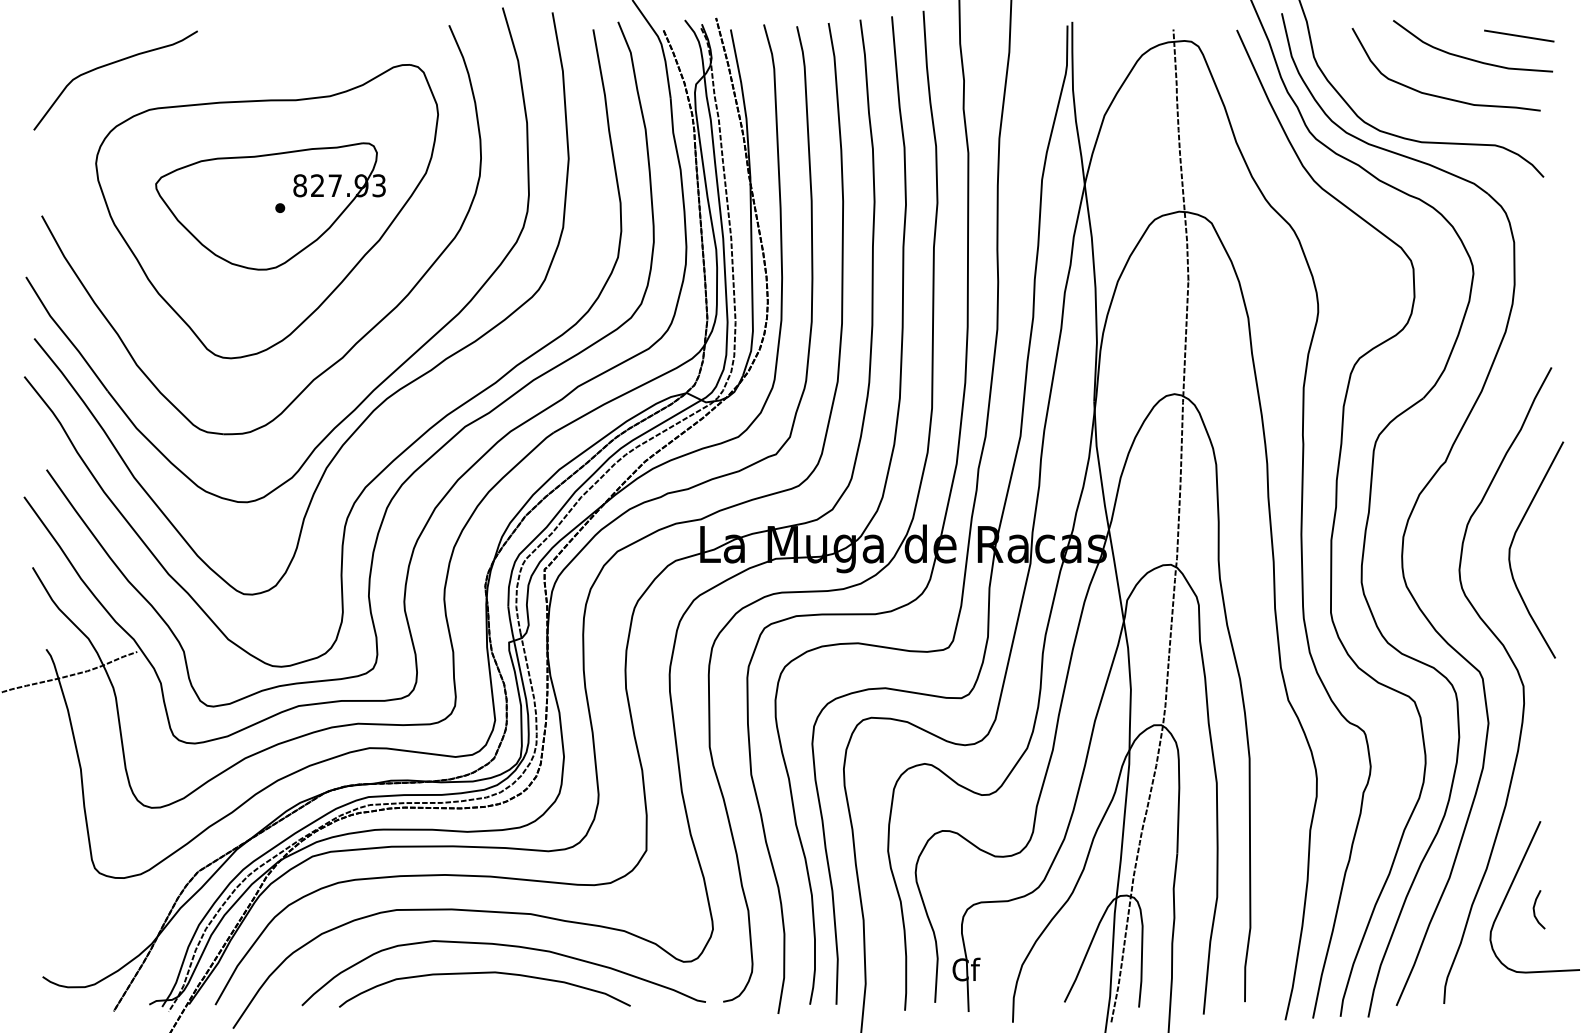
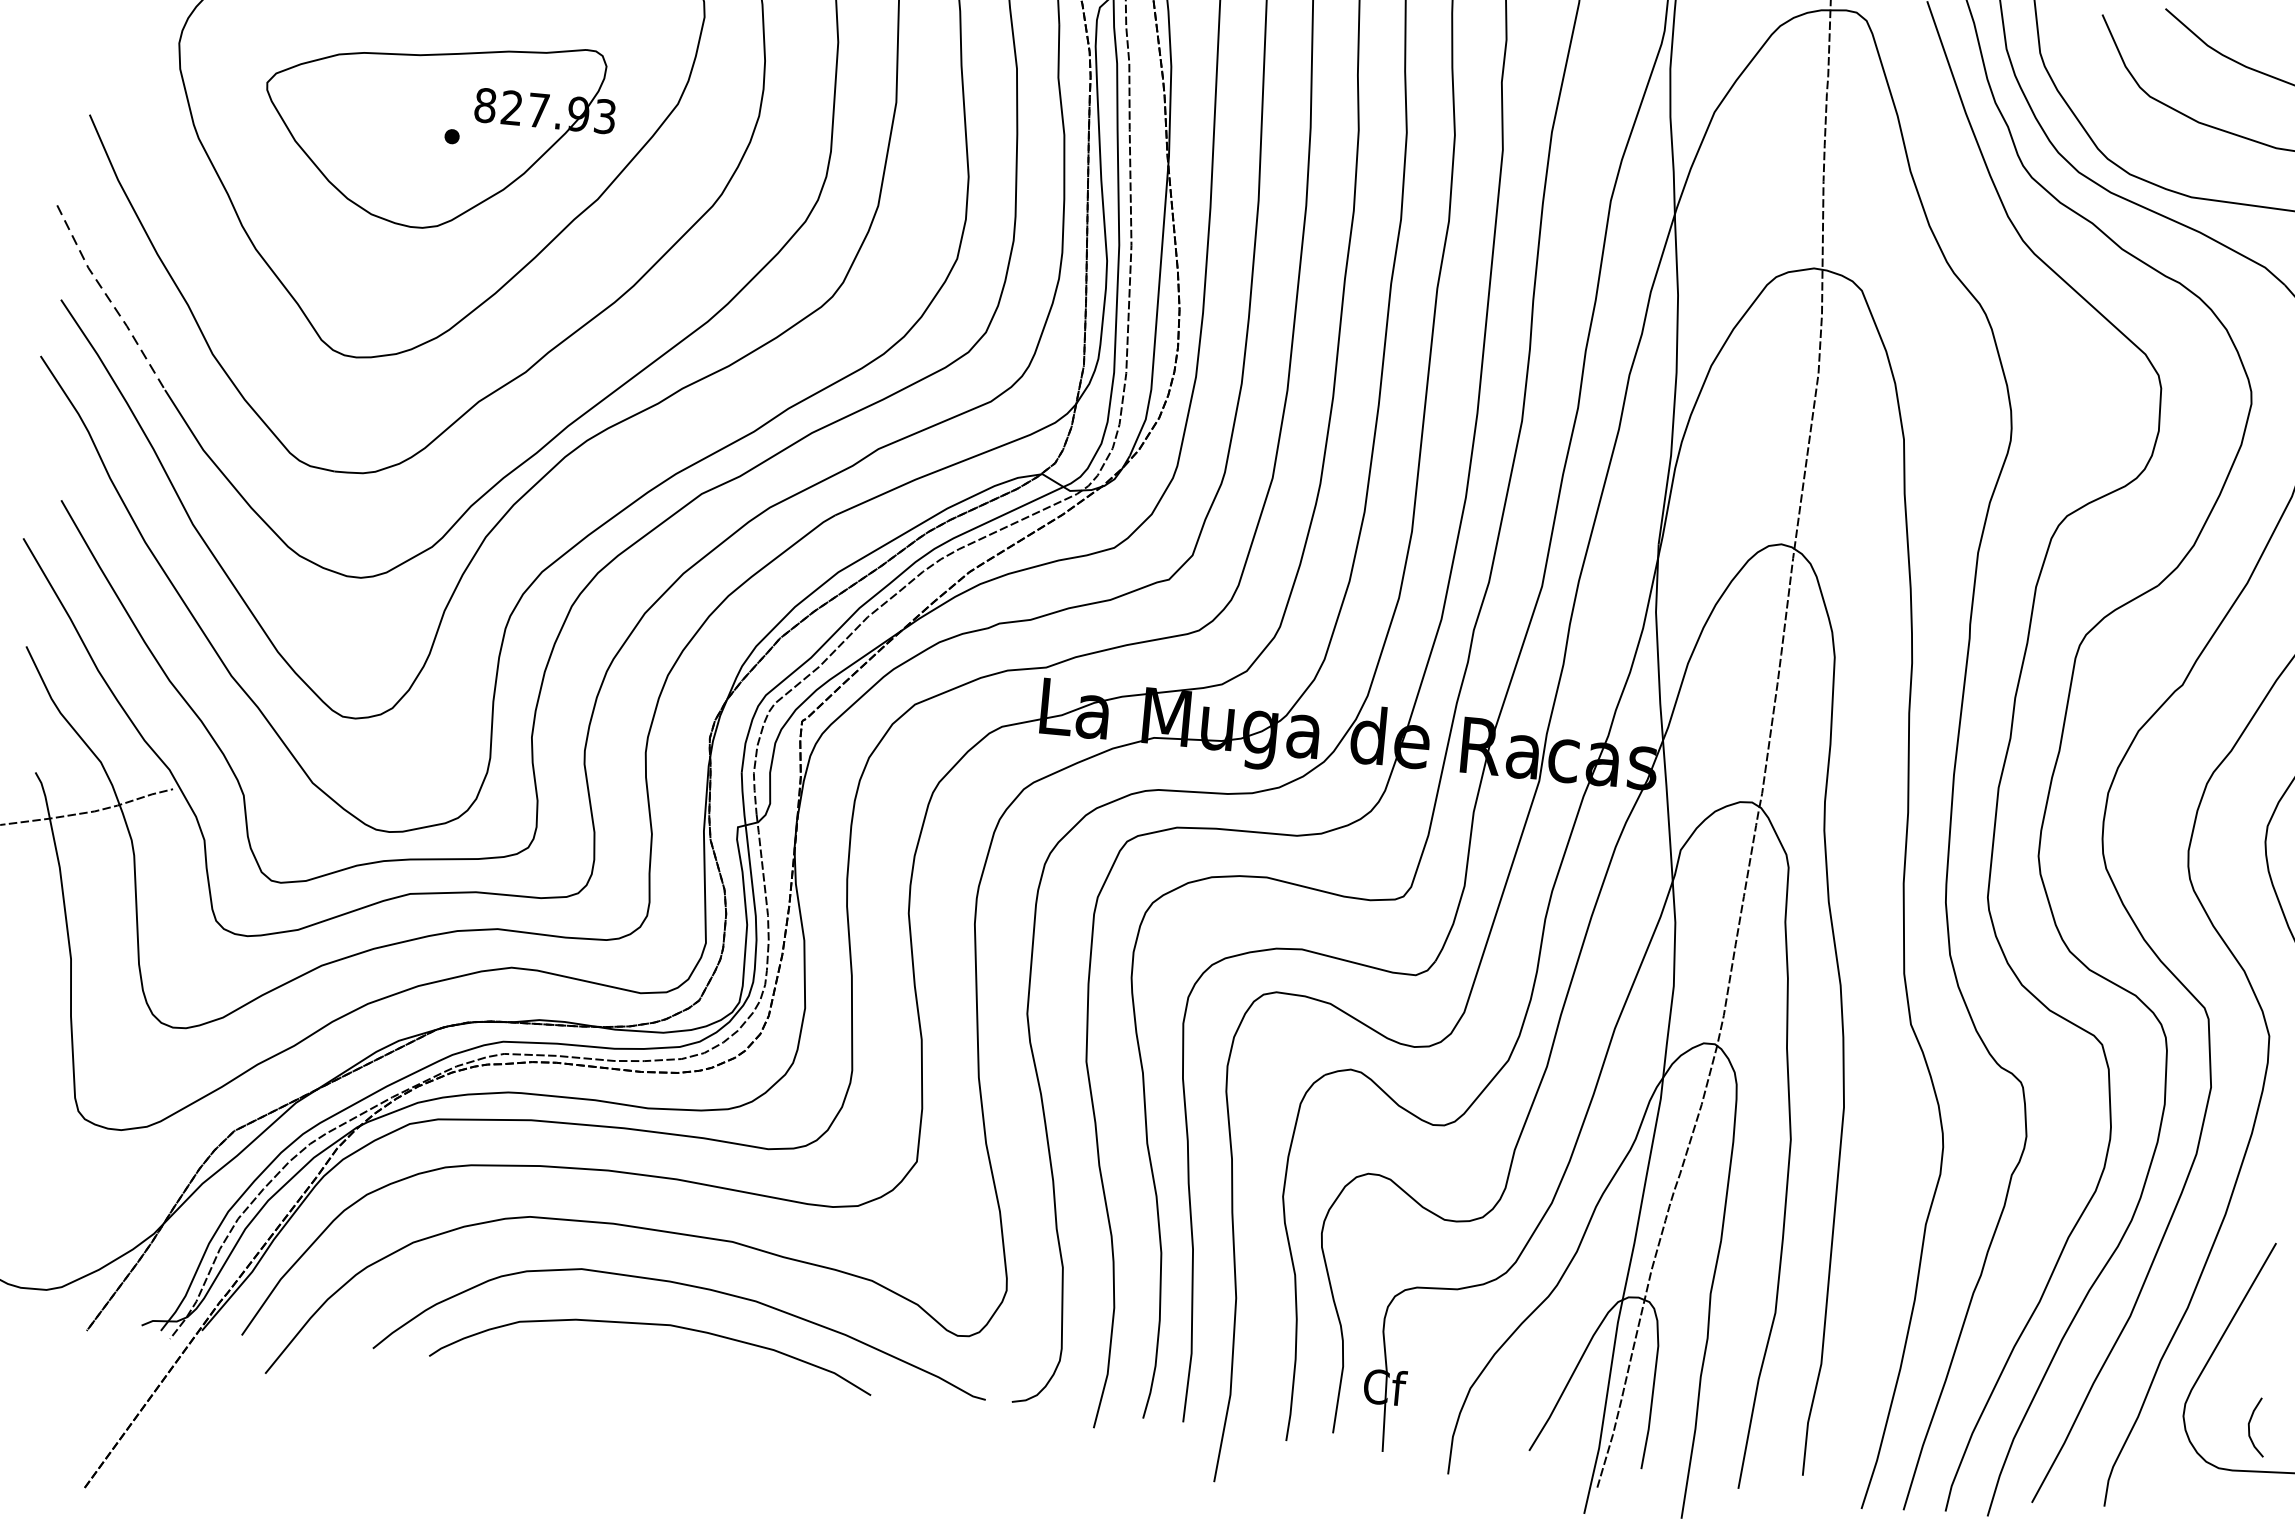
line: (65, 335) -> (108, 299), solid -> dashed
curve: (1534, 909) -> (2249, 1426), moved

